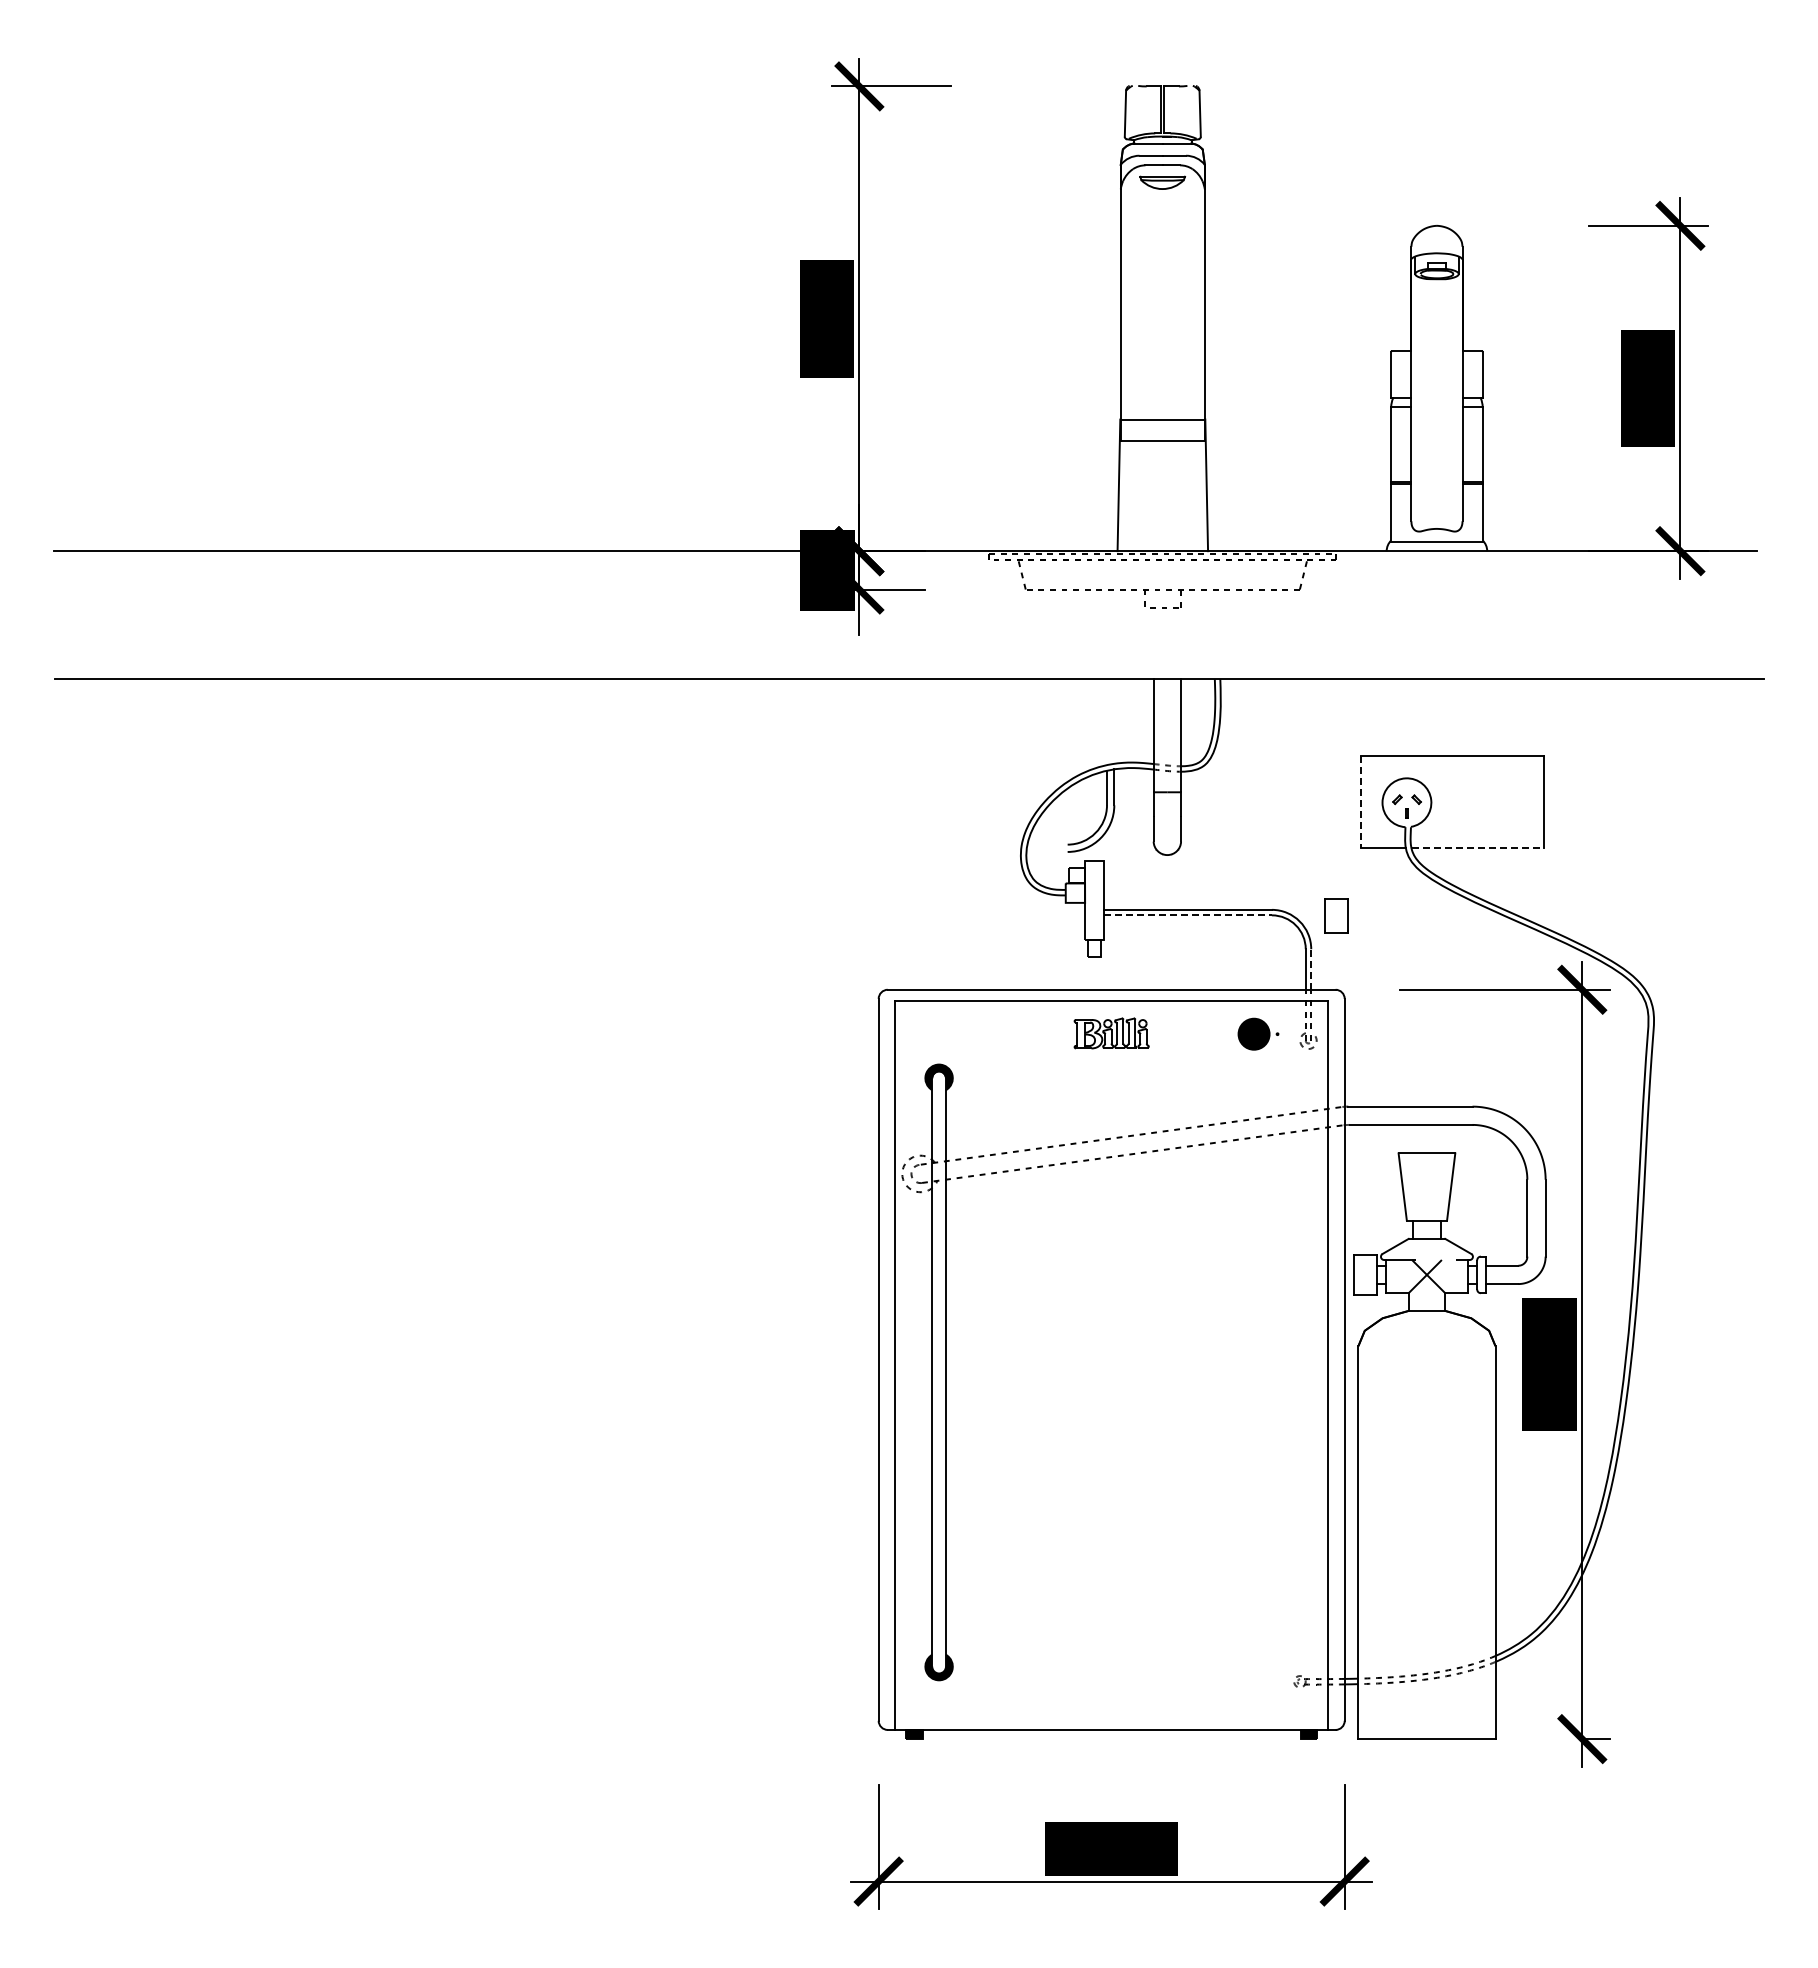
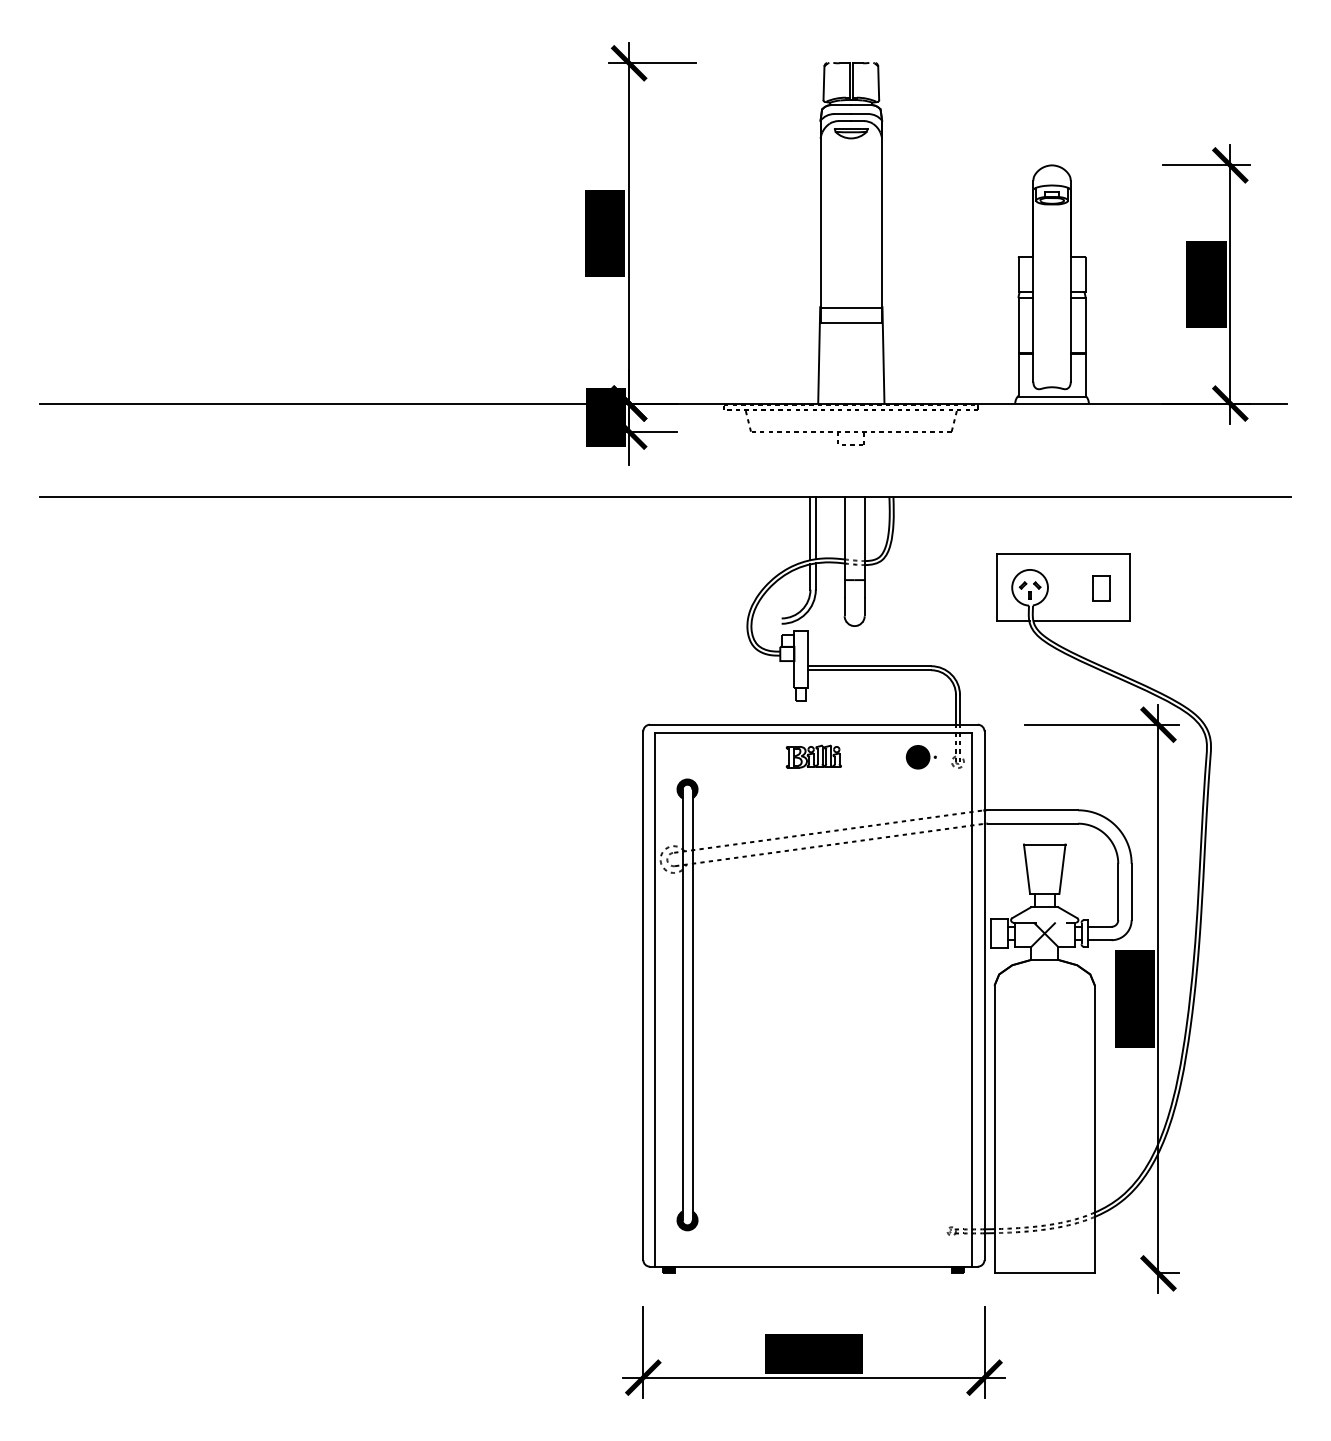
line: (1114, 721) -> (815, 528), added
line: (1107, 722) -> (810, 529), added
line: (1361, 801) -> (996, 586), dashed -> solid
line: (1478, 847) -> (1082, 620), dashed -> solid
line: (1187, 915) -> (869, 670), dashed -> solid
part: (1336, 915) -> (1101, 587), moved
line: (1311, 969) -> (960, 709), dashed -> solid

